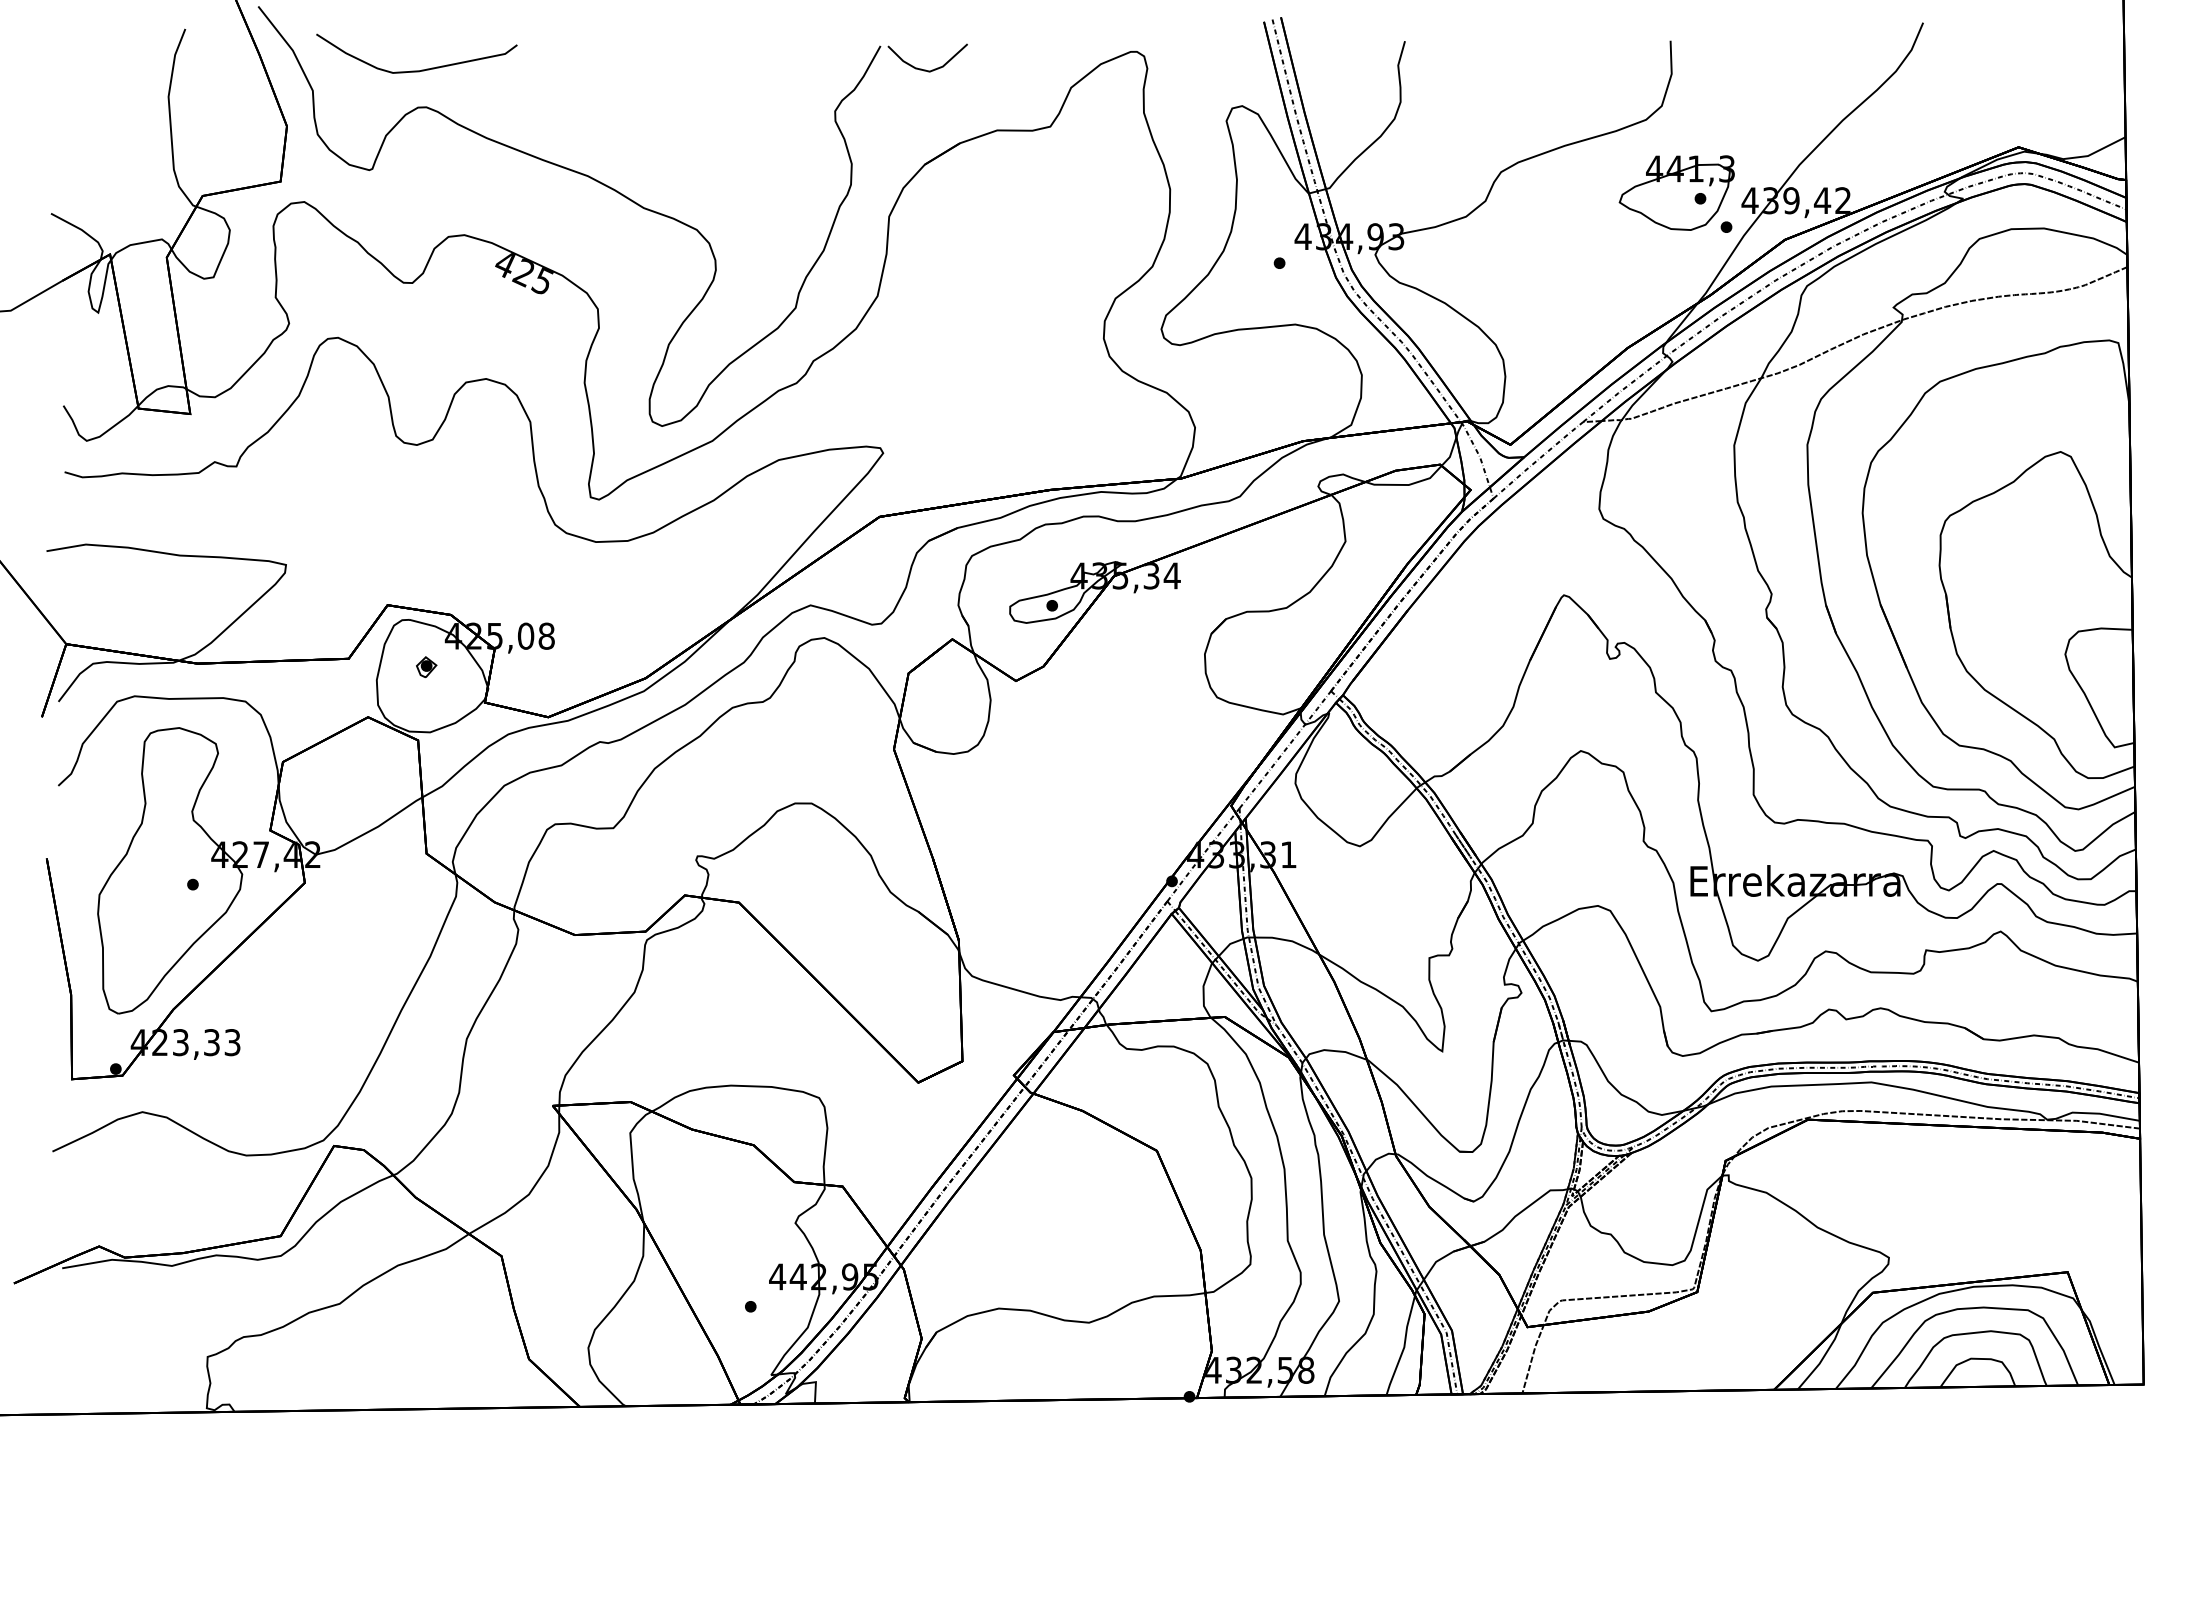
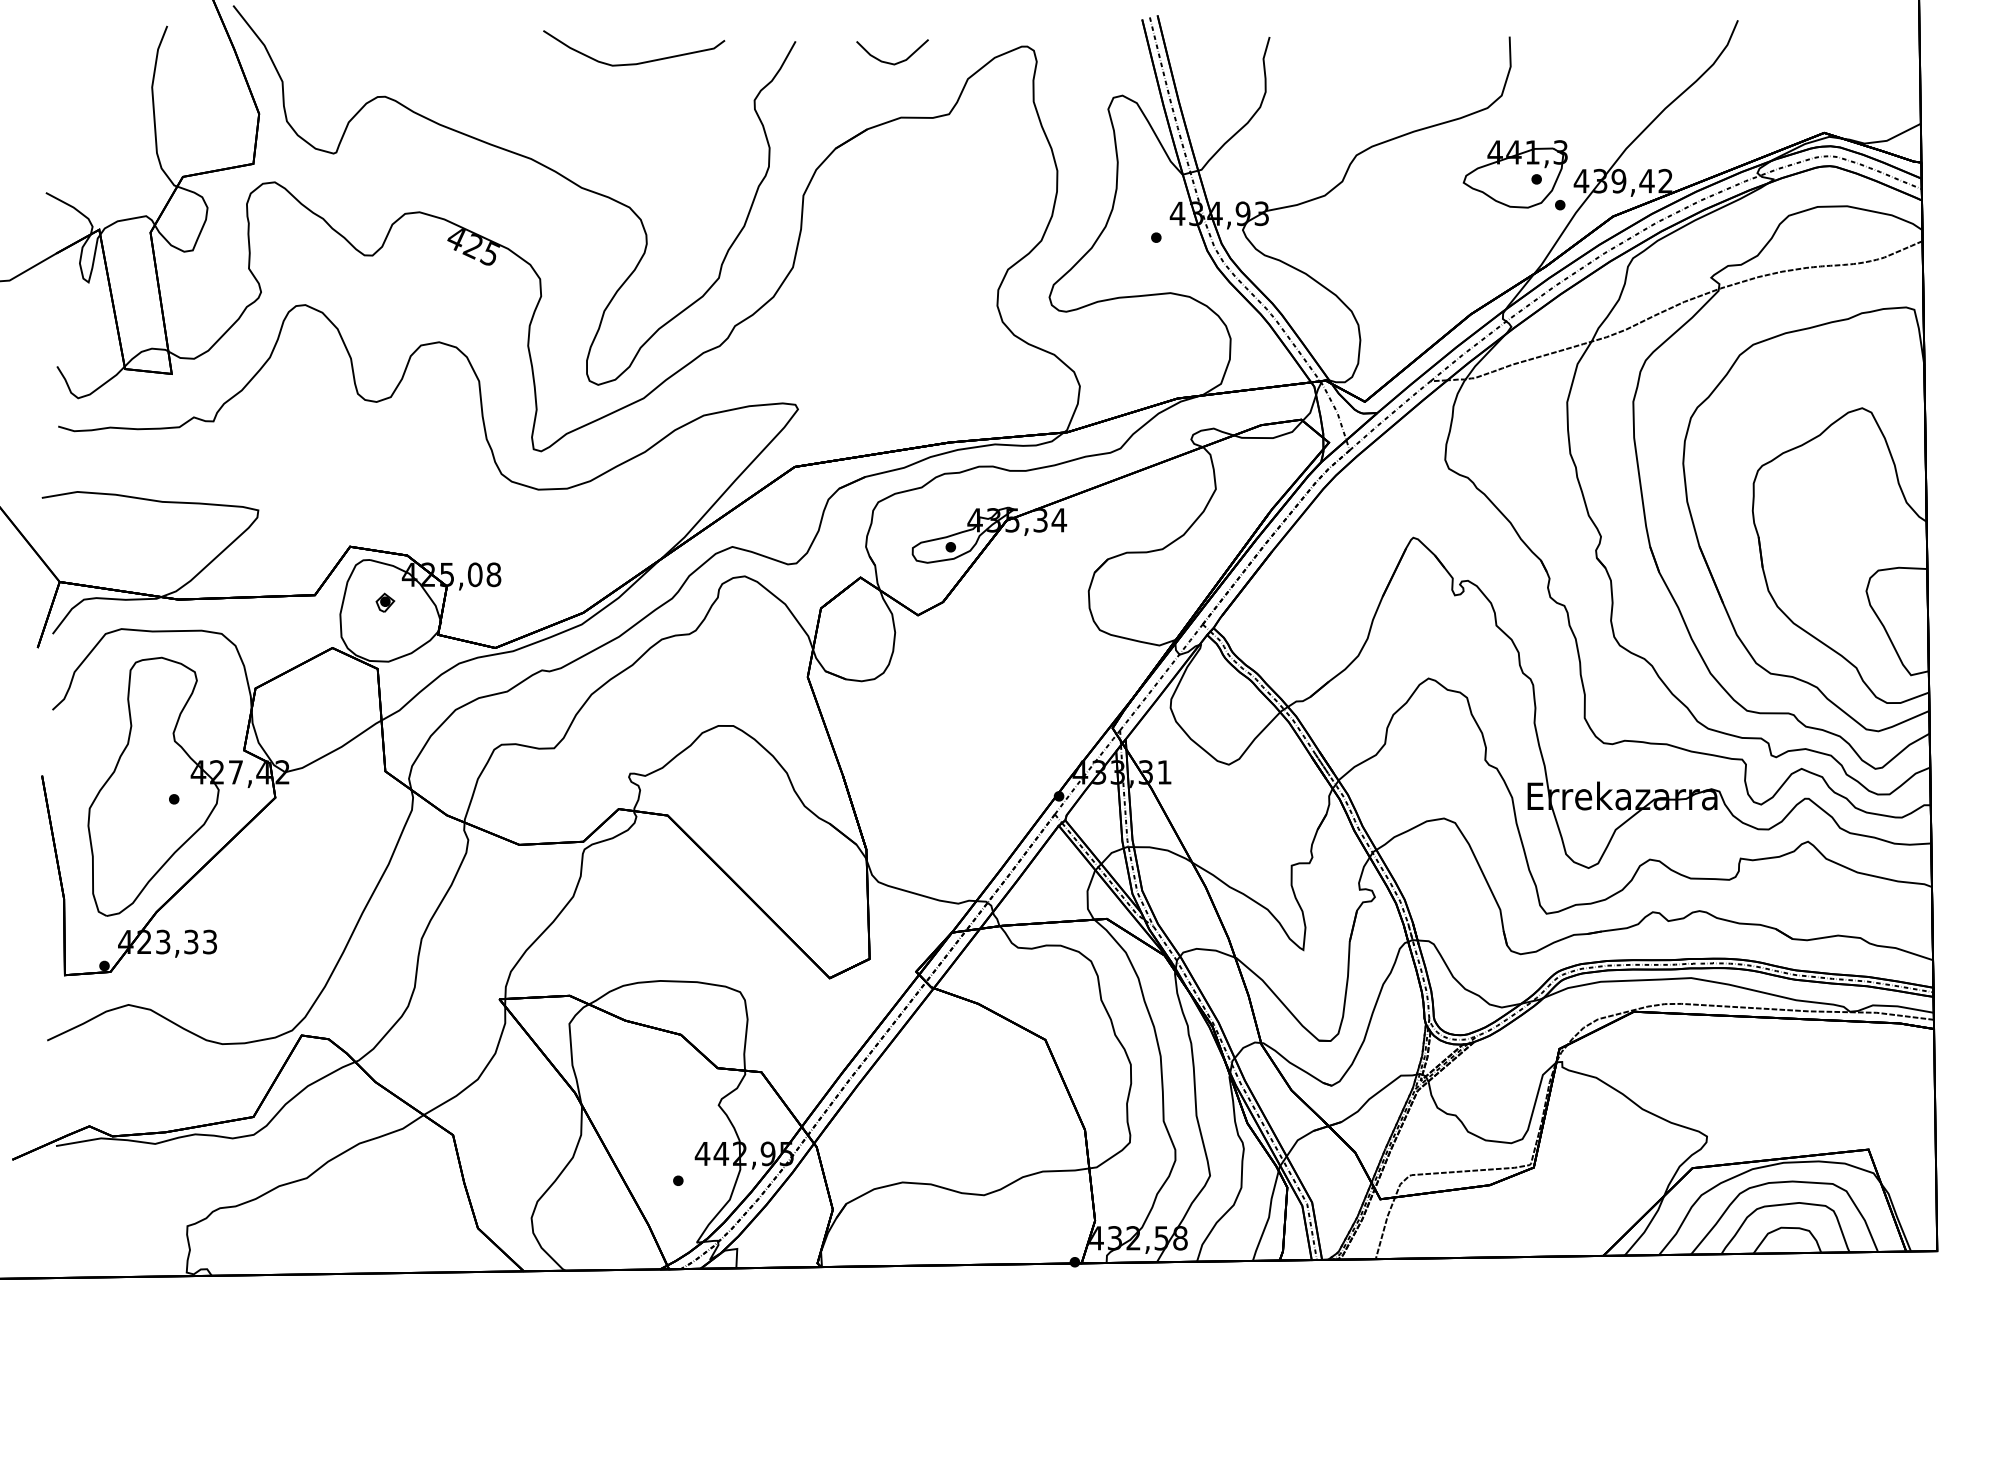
curve: (421, 69) -> (638, 62), moved
curve: (925, 69) -> (890, 62), moved

